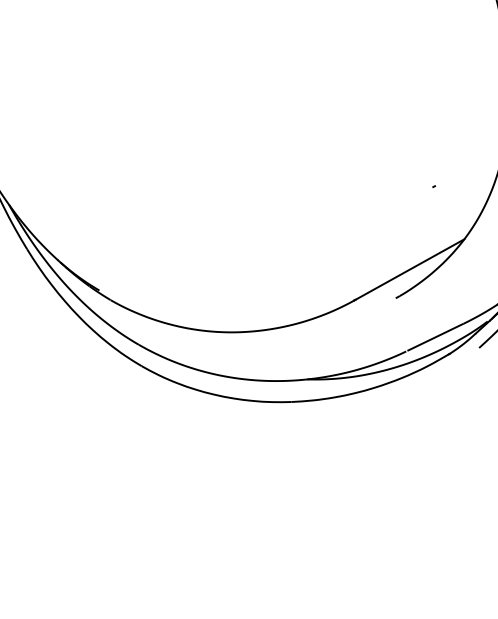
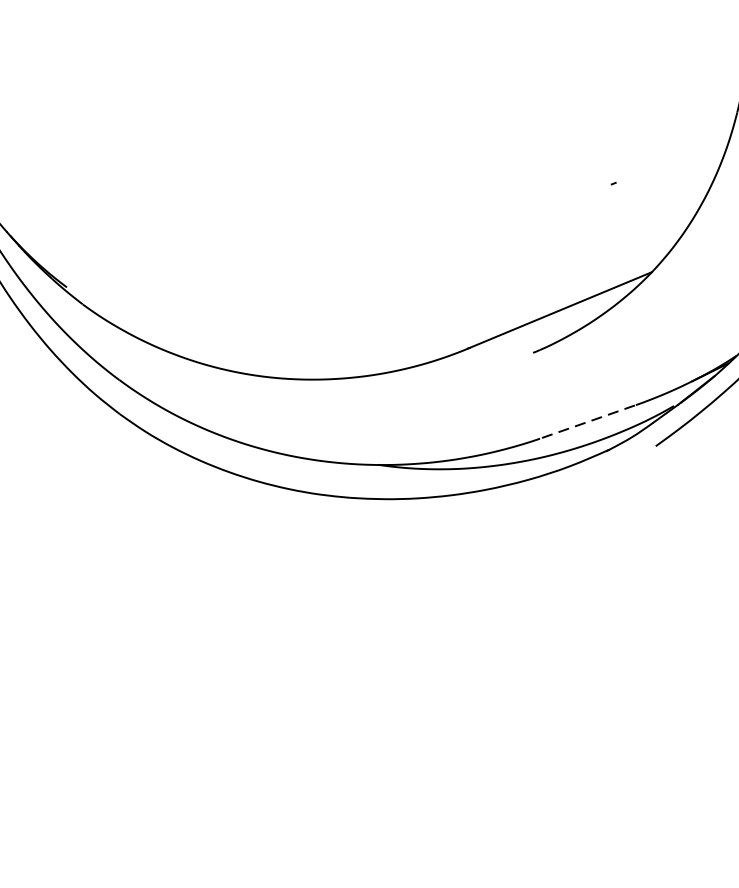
line: (435, 337) -> (588, 421), solid -> dashed

